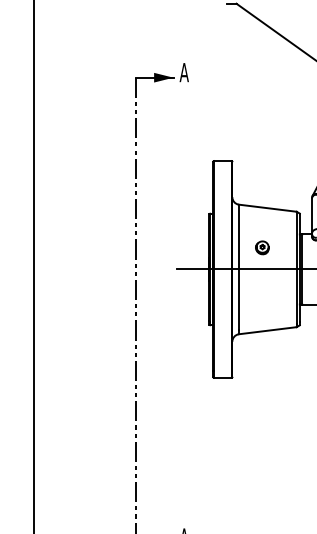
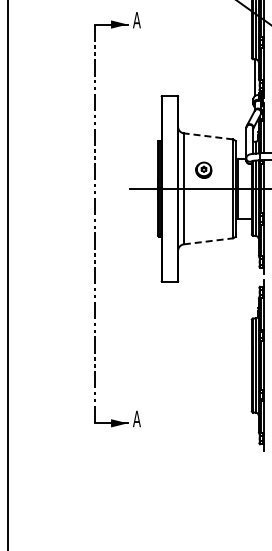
line: (267, 208) -> (208, 136), solid -> dashed
part: (261, 248) -> (203, 170), size x1.4
line: (267, 330) -> (208, 241), solid -> dashed

